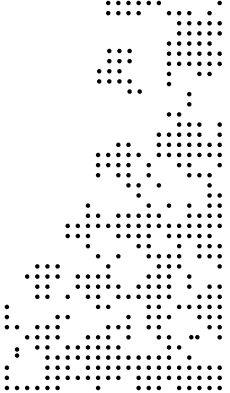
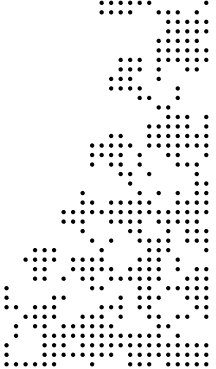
part: (119, 70) -> (130, 78), moved
part: (194, 337) -> (182, 316), size x1.67
part: (16, 351) -> (15, 330), size x1.67

